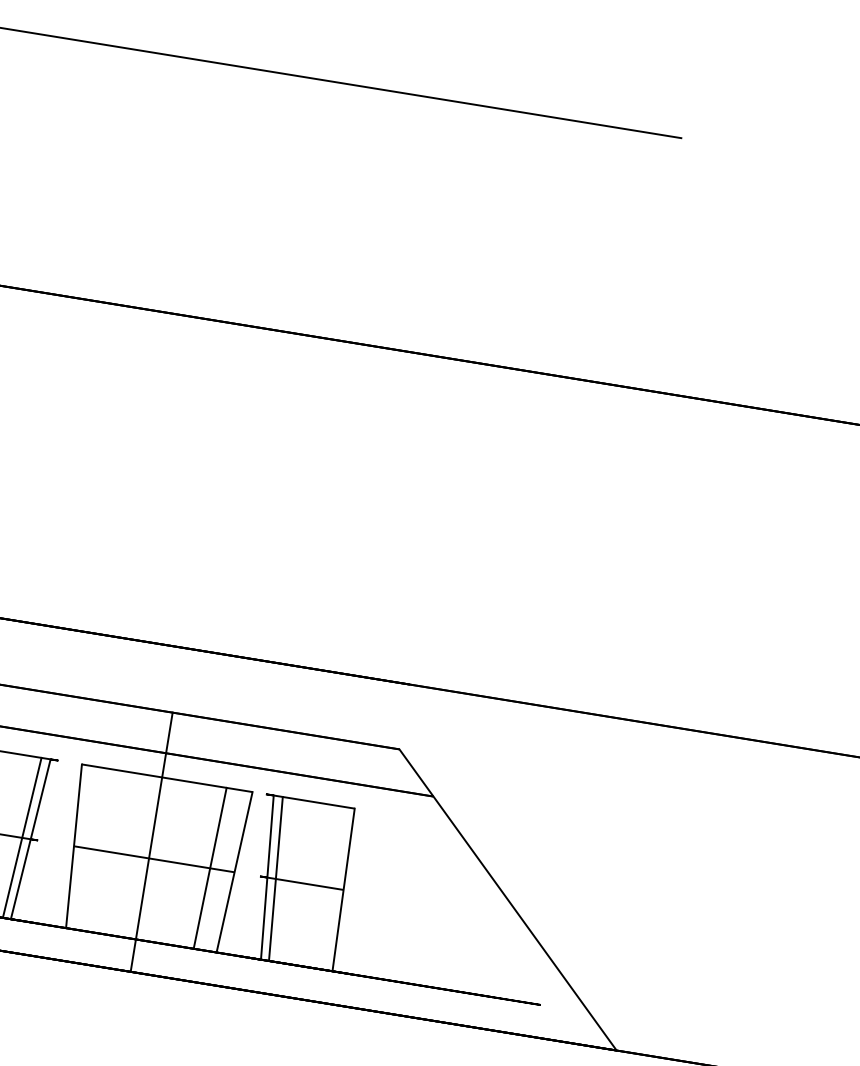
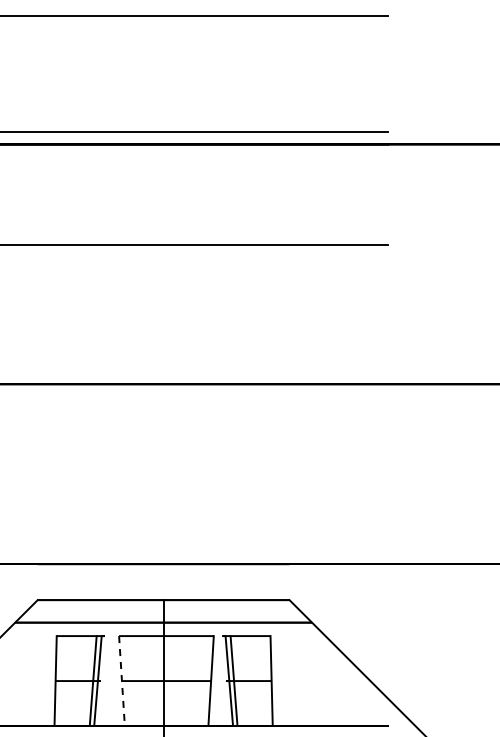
line: (74, 847) -> (122, 681), solid -> dashed
line: (209, 869) -> (197, 681), removed

